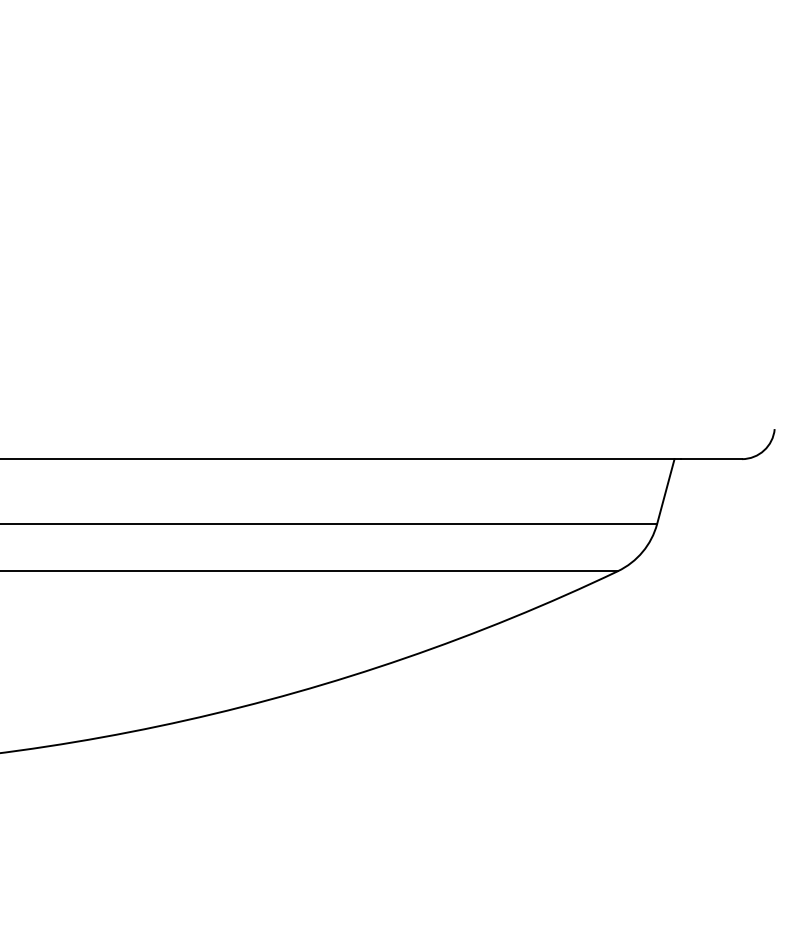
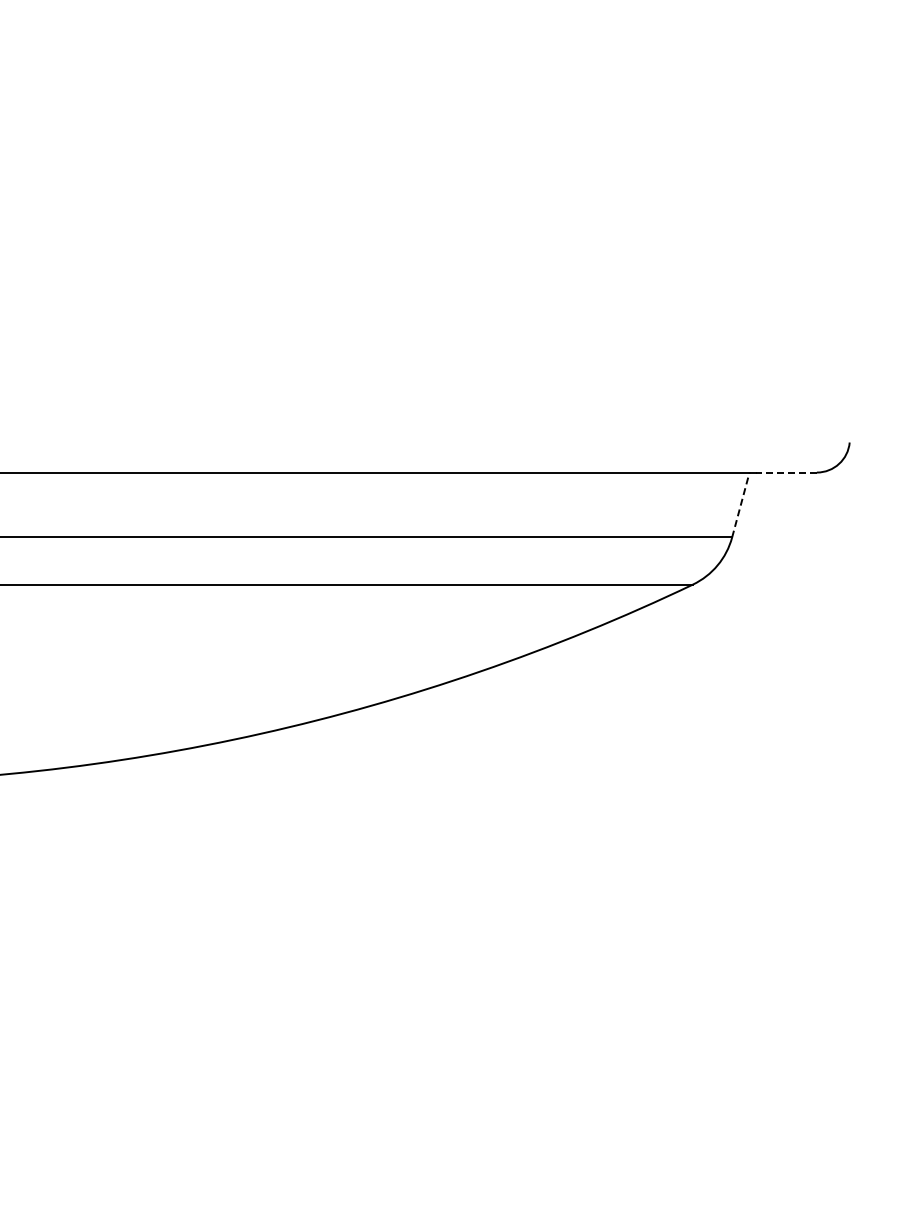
line: (711, 459) -> (786, 472), solid -> dashed
line: (665, 492) -> (740, 505), solid -> dashed

